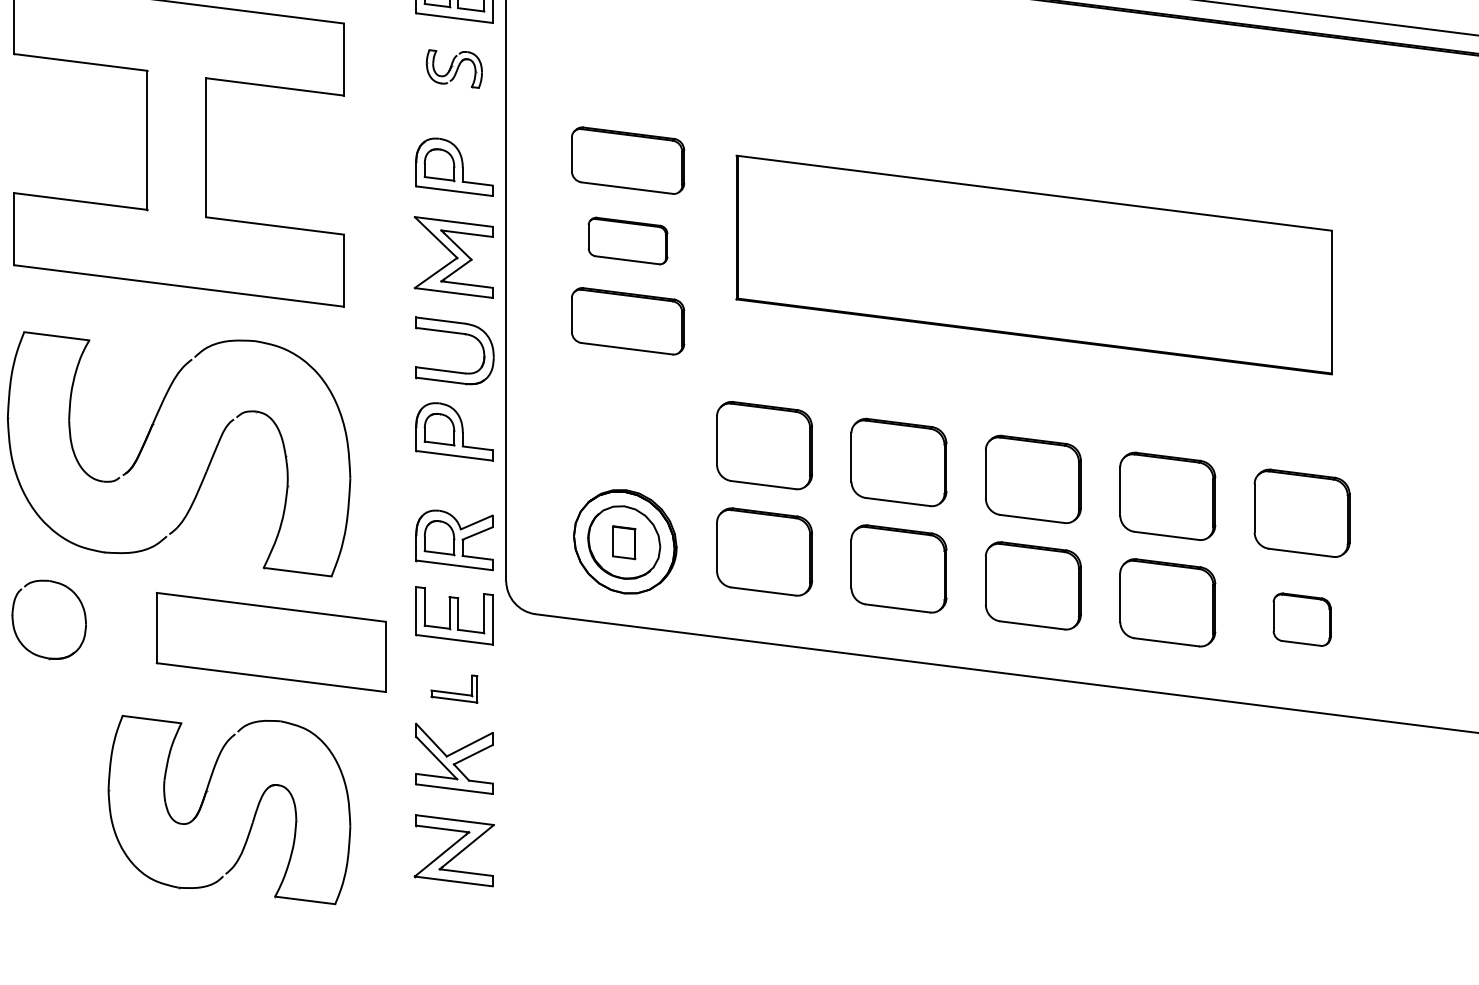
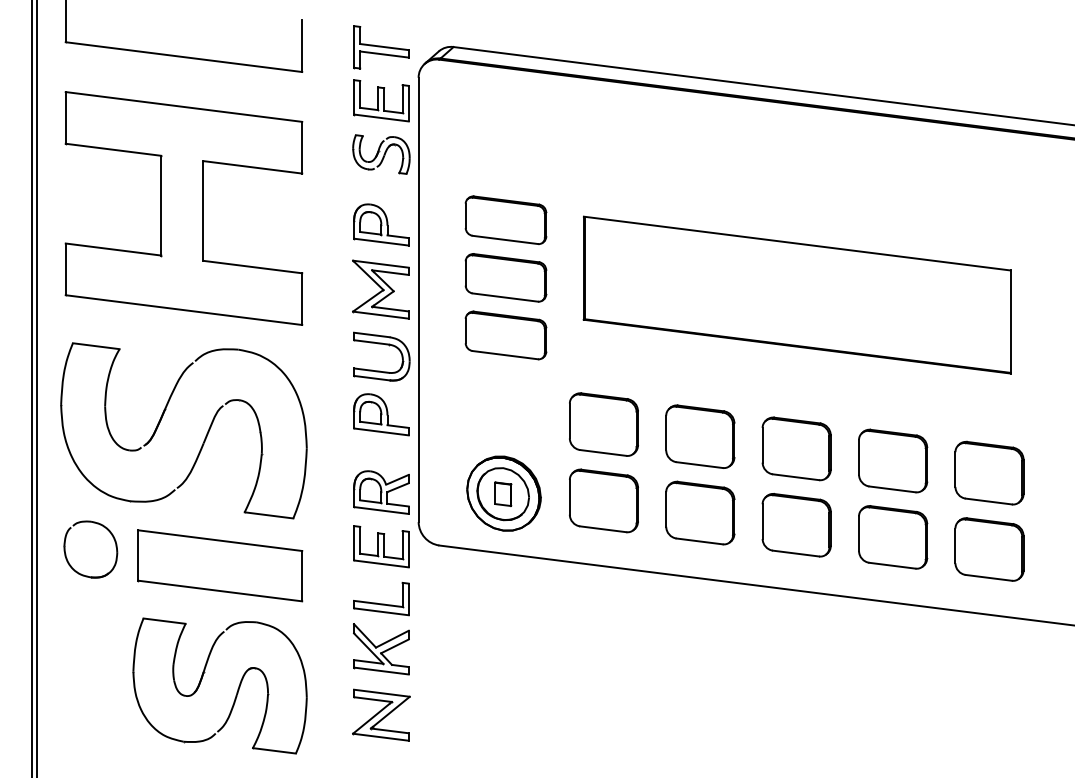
part: (454, 68) -> (381, 154), size x1.43
part: (627, 240) -> (505, 277), size x1.43
part: (1302, 619) -> (989, 549), size x1.67
part: (271, 642) -> (220, 565), moved
part: (454, 689) -> (381, 599), size x1.67

